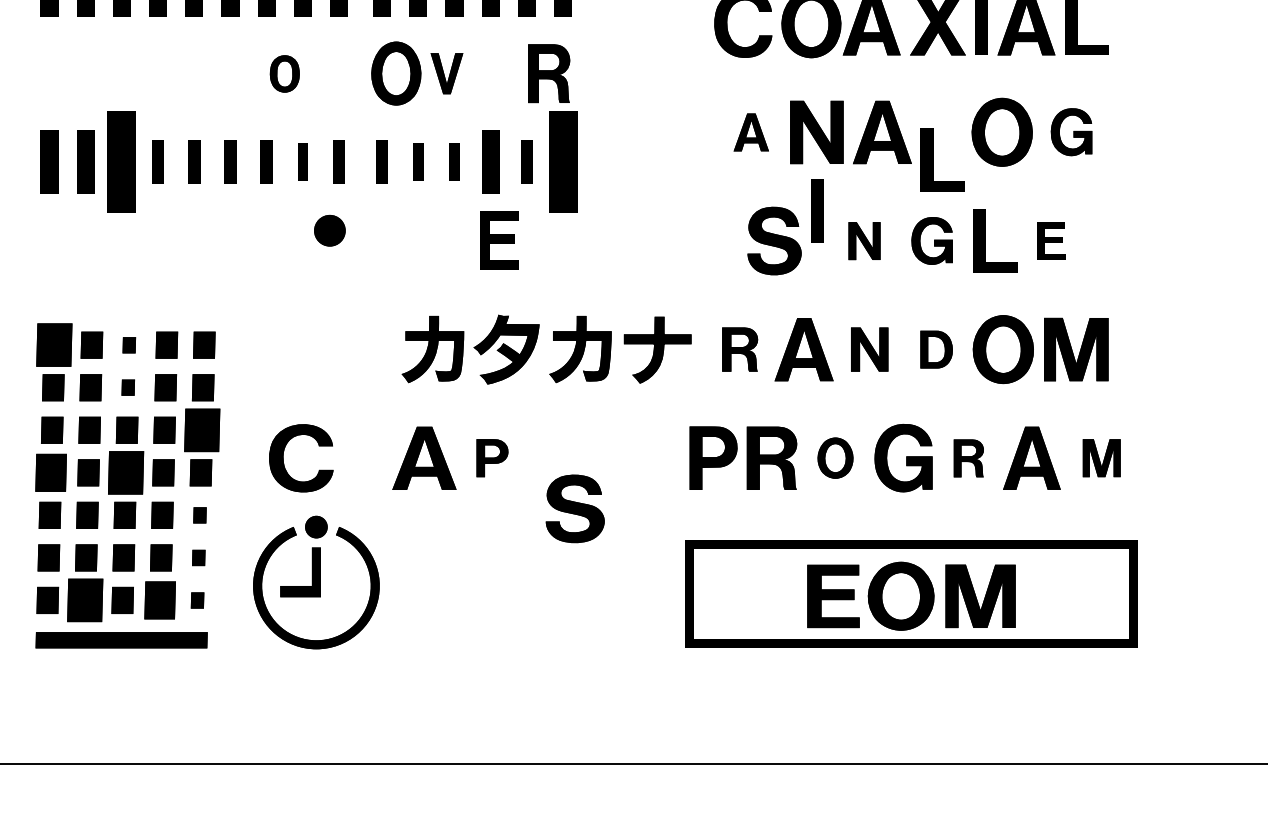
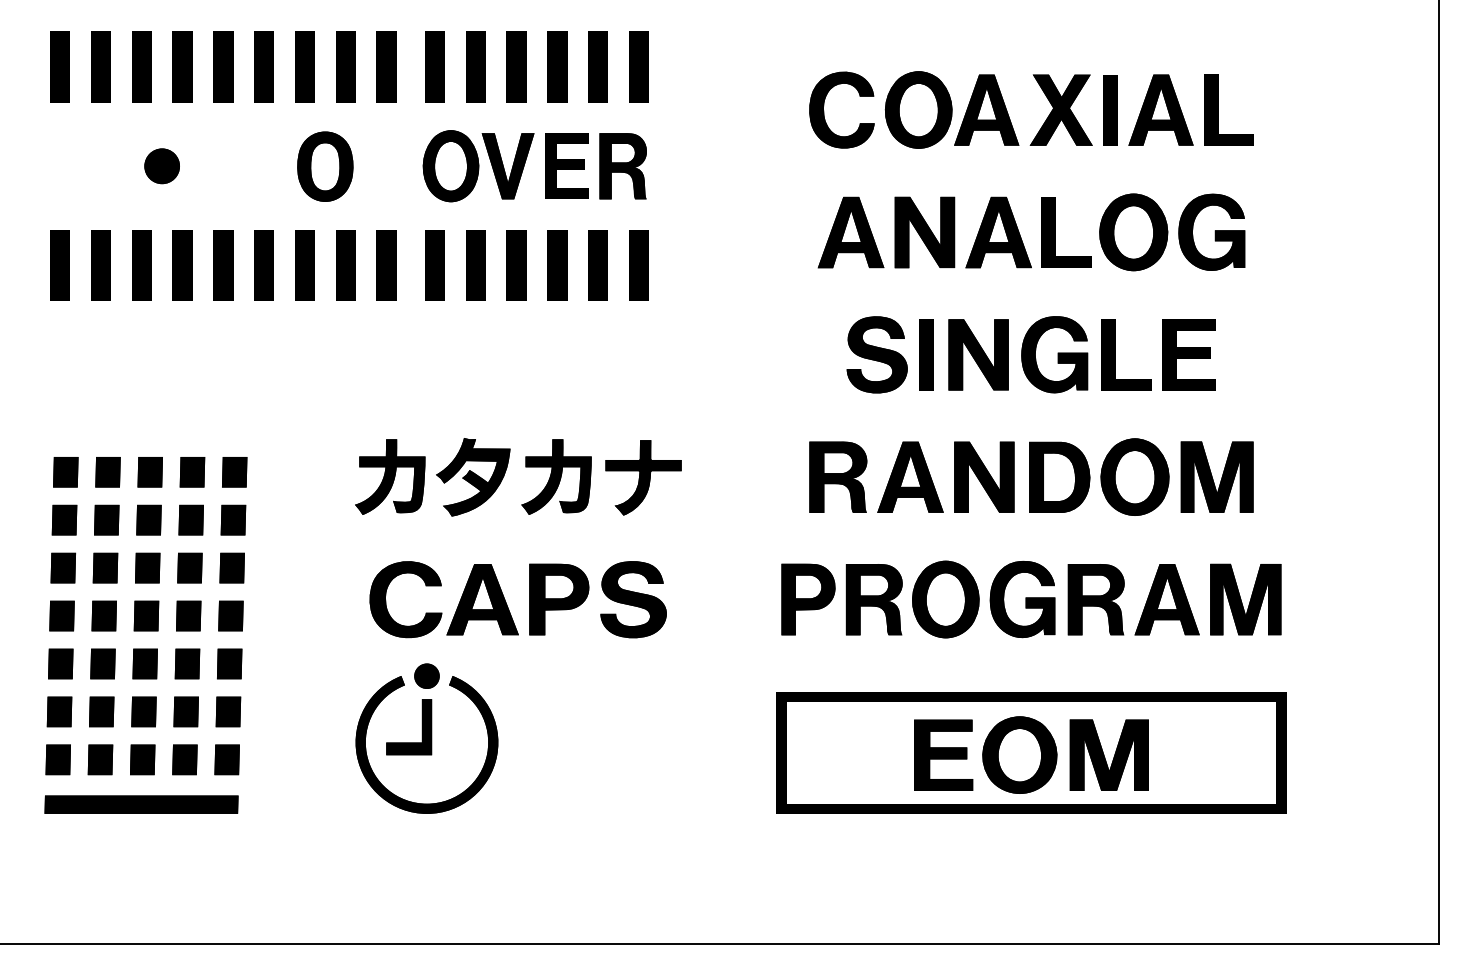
part: (284, 73) -> (325, 166), size x1.67
part: (446, 73) -> (507, 166), size x1.43
part: (1071, 131) -> (1211, 231), size x1.43
part: (750, 132) -> (850, 232), size x1.67
part: (932, 159) -> (1055, 232), moved
part: (121, 161) -> (141, 265), size x0.62
part: (158, 161) -> (182, 265), size x1.43
part: (194, 161) -> (223, 265), size x1.43
part: (229, 161) -> (263, 265), size x1.43
part: (266, 161) -> (304, 265), size x1.43
part: (302, 161) -> (345, 265), size x1.67
part: (339, 161) -> (386, 265), size x1.43
part: (381, 161) -> (434, 265), size x1.43
part: (418, 161) -> (475, 265), size x1.67
part: (454, 161) -> (516, 265), size x1.67
part: (526, 161) -> (597, 265), size x1.43
part: (562, 161) -> (638, 265), size x0.62
part: (817, 210) -> (926, 354), moved
part: (329, 230) -> (161, 166), moved
part: (498, 239) -> (566, 165), moved
part: (864, 240) -> (978, 354), size x1.67
part: (931, 240) -> (1054, 354), size x1.43
part: (1050, 240) -> (1188, 354), size x1.67
part: (552, 340) -> (525, 467), moved
part: (54, 345) -> (65, 472), size x0.62
part: (128, 345) -> (149, 472), size x1.67
part: (740, 348) -> (838, 476), size x1.43
part: (869, 348) -> (984, 476), size x1.43
part: (936, 348) -> (1059, 476), size x1.67
part: (127, 387) -> (148, 519), size x1.67
part: (201, 429) -> (231, 567), size x0.62
part: (492, 458) -> (559, 599), size x1.67
part: (835, 458) -> (945, 599), size x1.67
part: (968, 458) -> (1095, 599), size x1.67
part: (1101, 458) -> (1245, 599), size x1.67
part: (284, 459) -> (386, 600), moved
part: (50, 472) -> (61, 615), size x0.71
part: (126, 472) -> (146, 615), size x0.62
part: (575, 508) -> (633, 599), moved
part: (199, 514) -> (229, 663), size x1.67
part: (198, 557) -> (228, 711), size x1.67
part: (315, 582) -> (426, 738), moved
part: (85, 600) -> (100, 759), size x0.62
part: (159, 600) -> (184, 759), size x0.71
part: (197, 600) -> (226, 759), size x1.67

